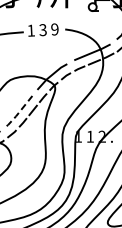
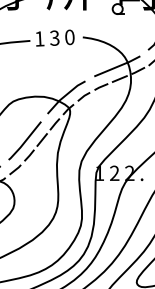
text: (54, 29) -> (69, 37), 9 -> 0
line: (19, 111) -> (24, 141), dashed -> solid
text: (89, 136) -> (113, 173), 1 -> 2

